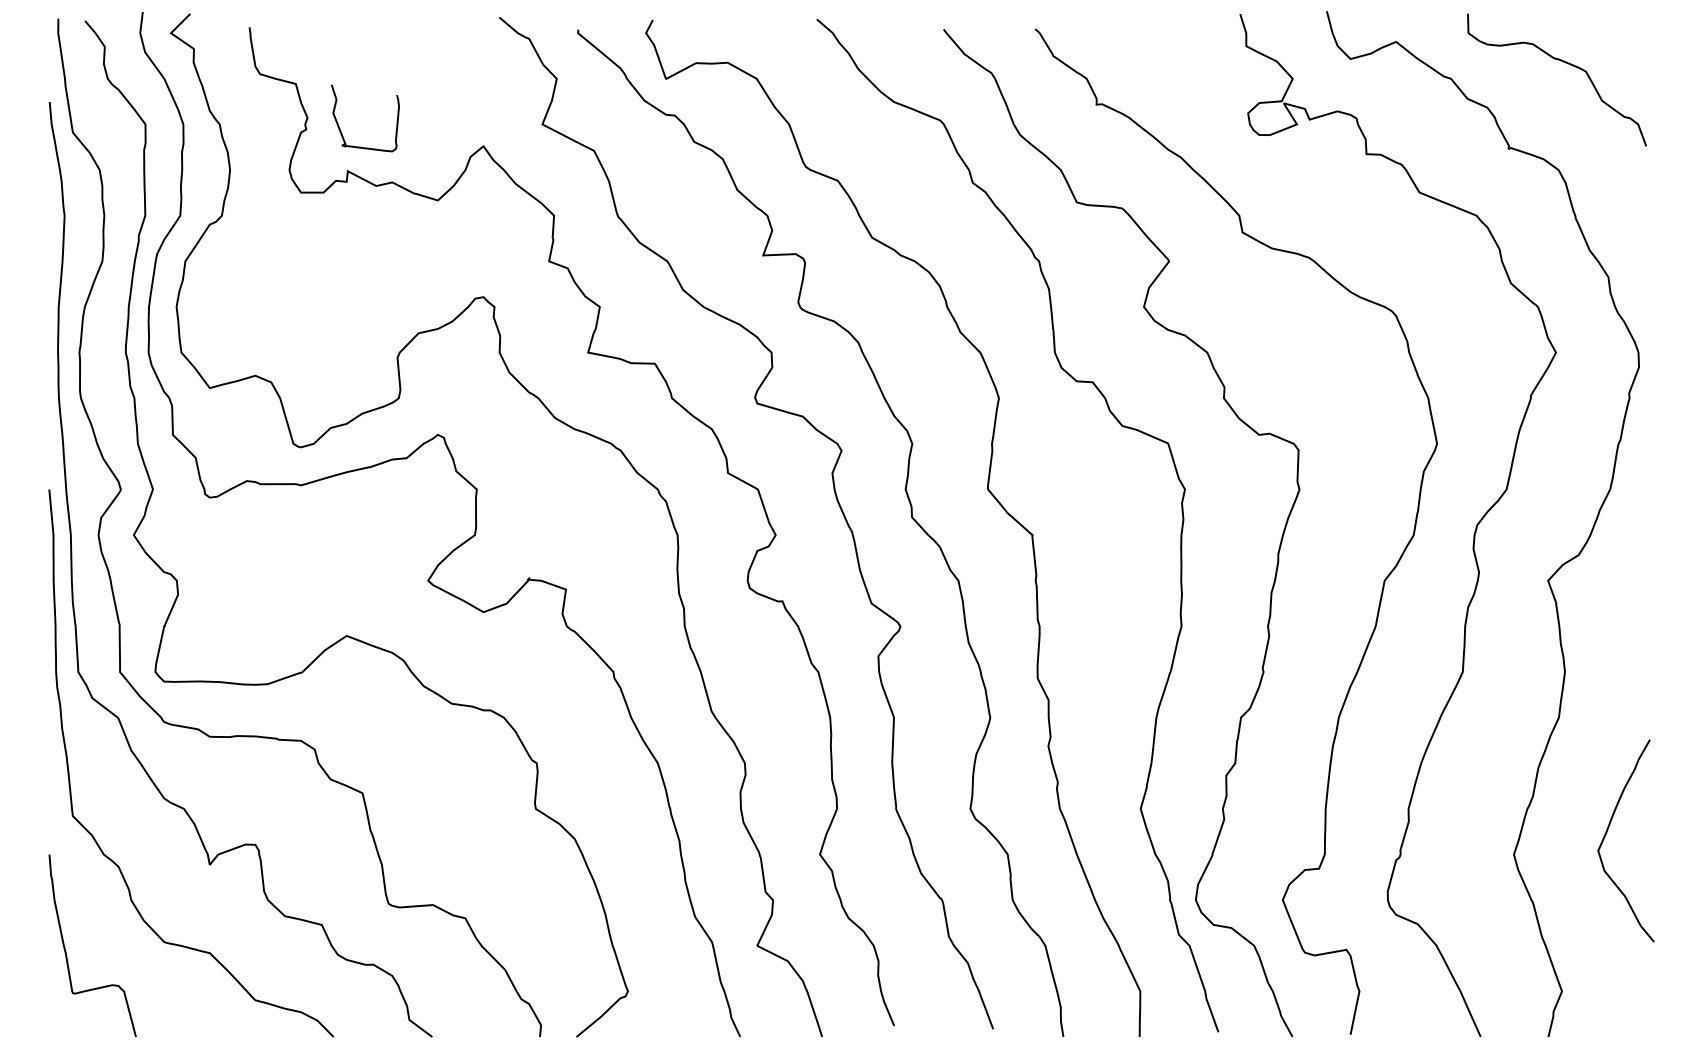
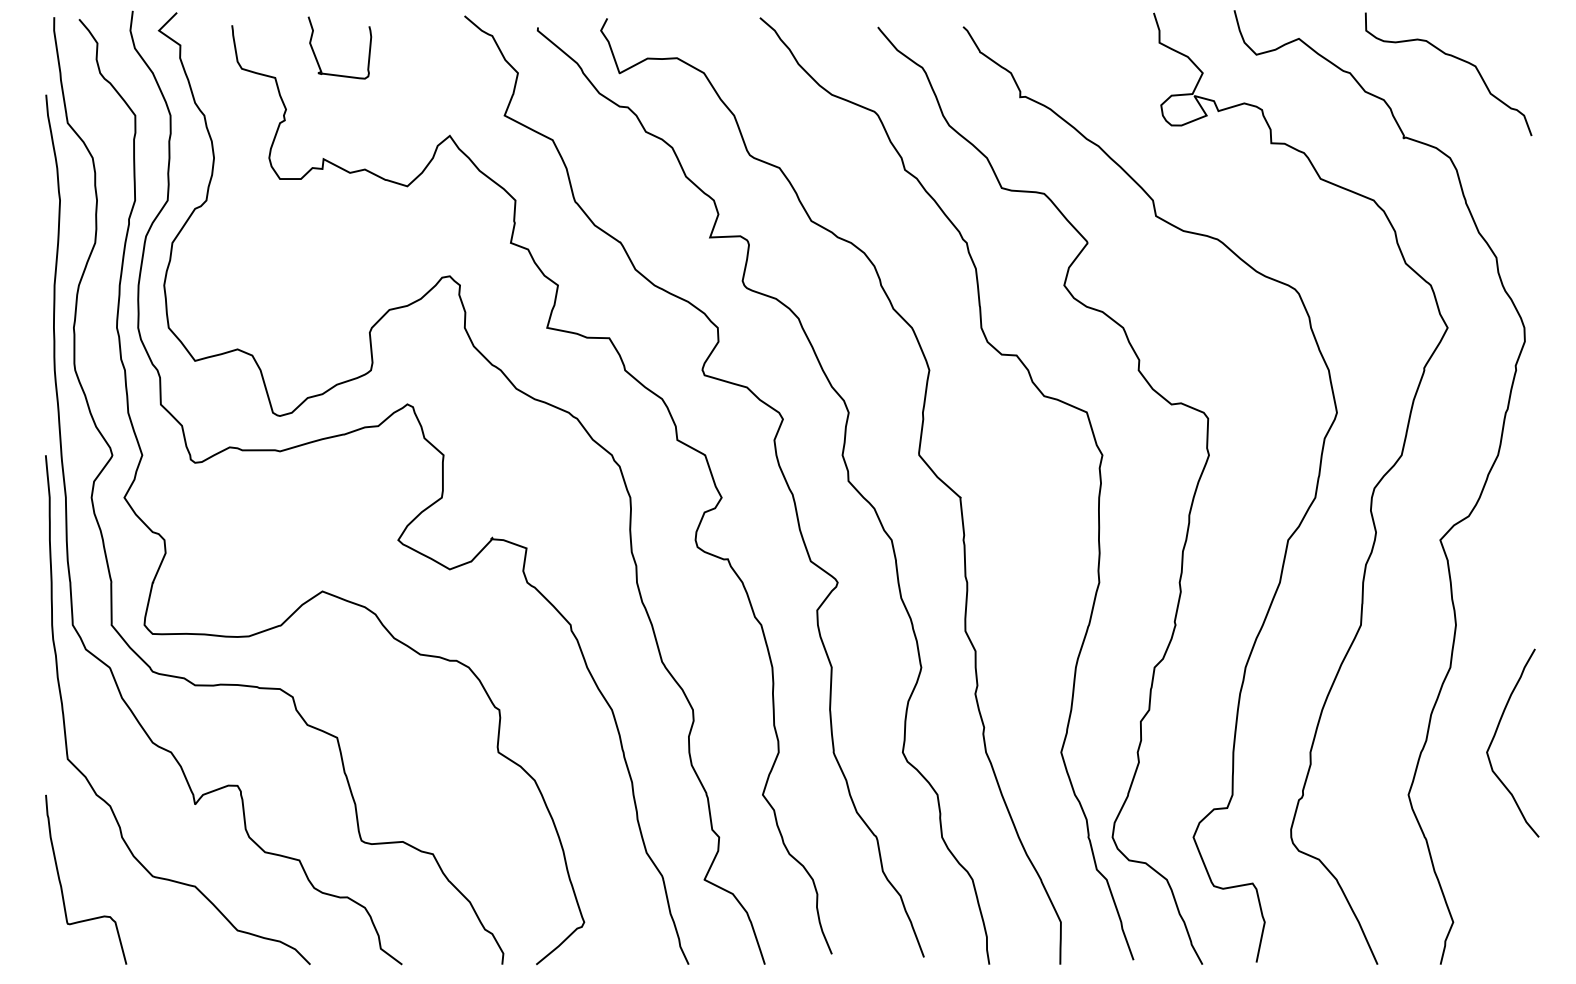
curve: (341, 129) -> (317, 58), moved
curve: (1608, 830) -> (1496, 733), moved

